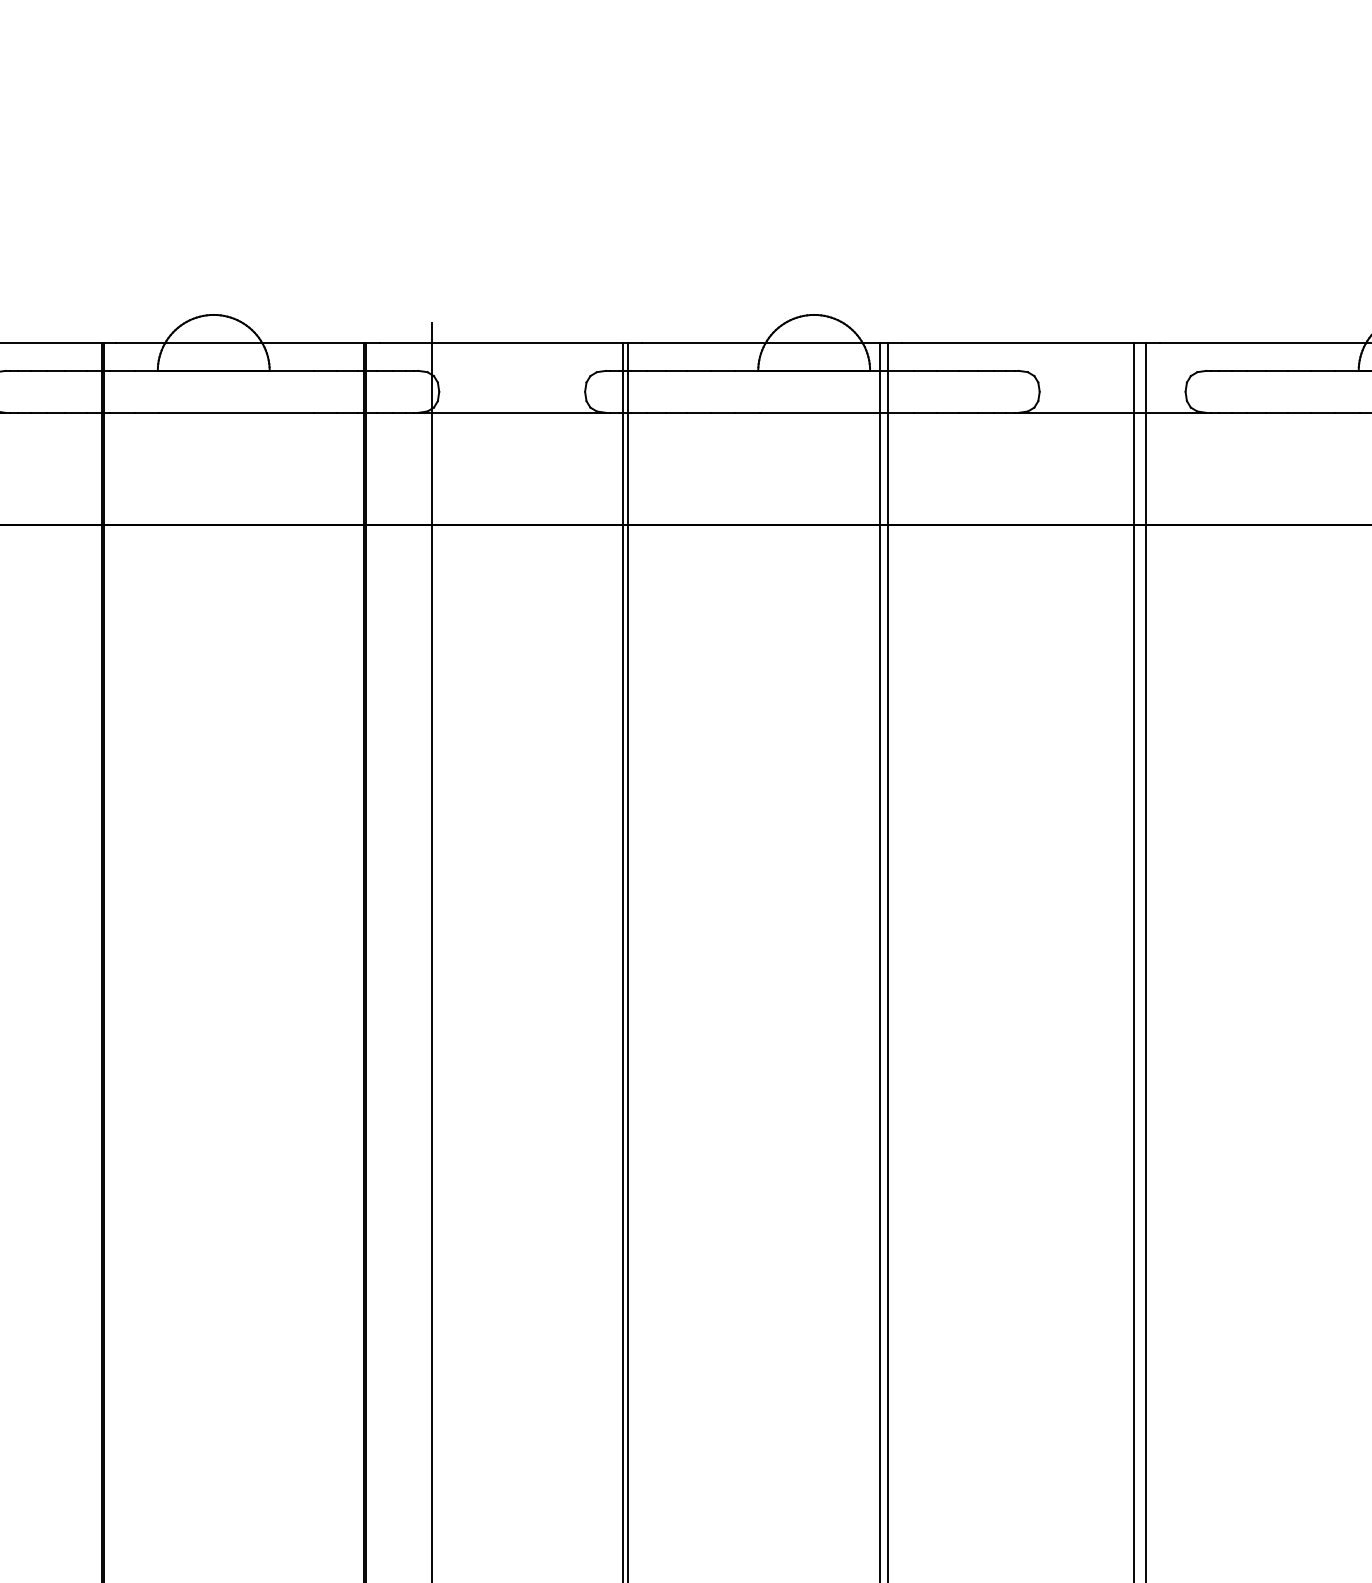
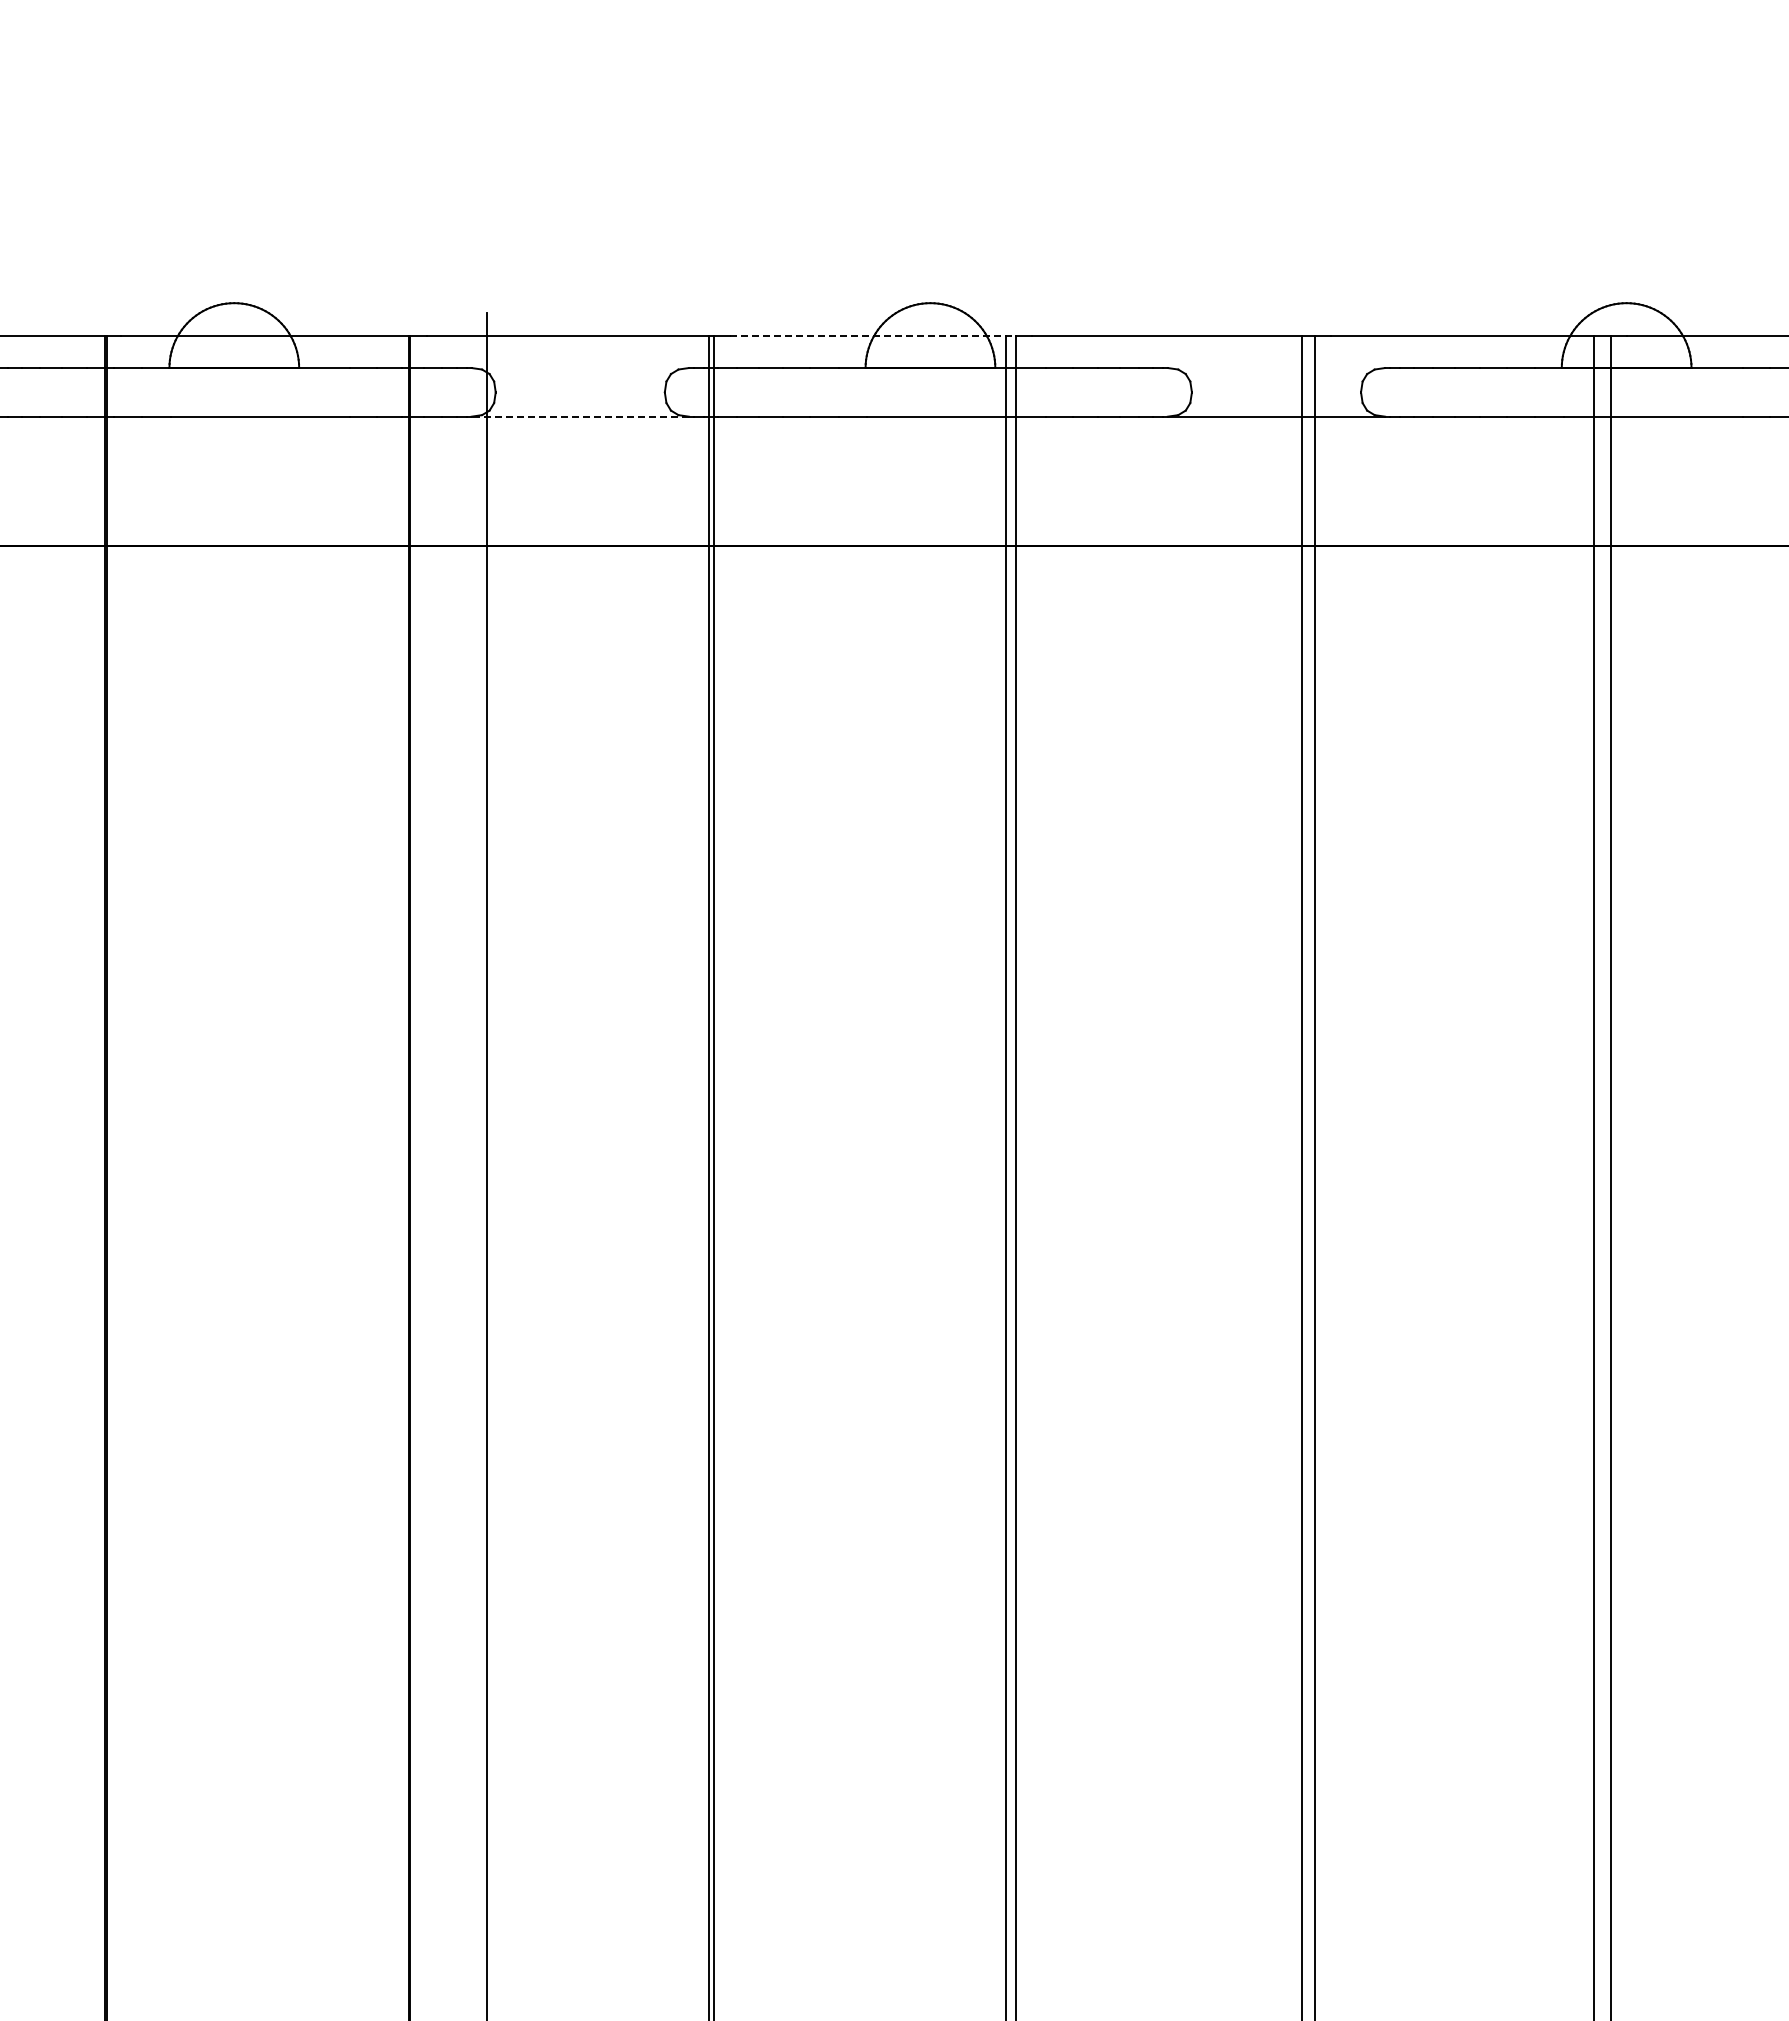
line: (765, 342) -> (873, 335), solid -> dashed
line: (512, 412) -> (580, 416), solid -> dashed

